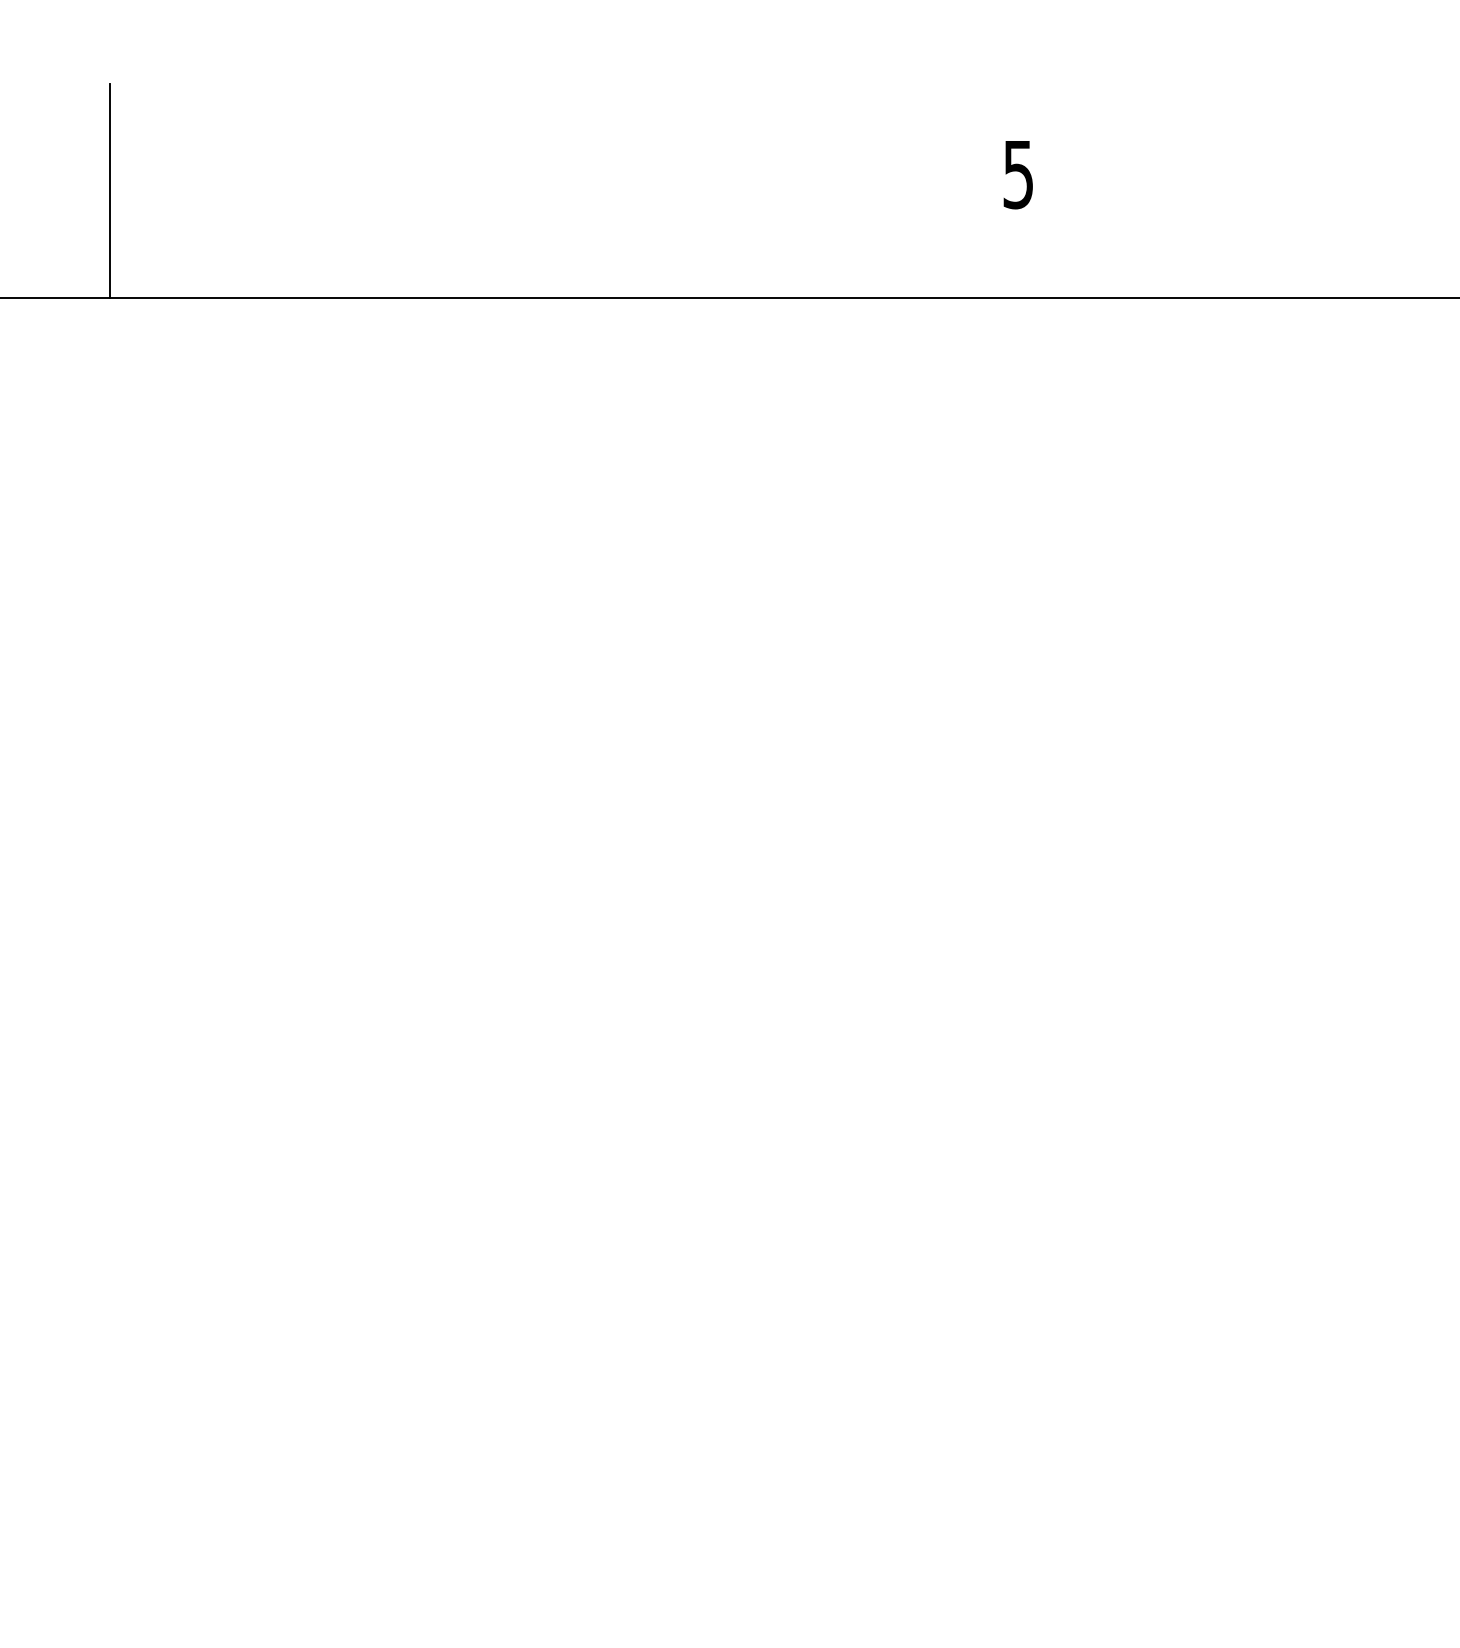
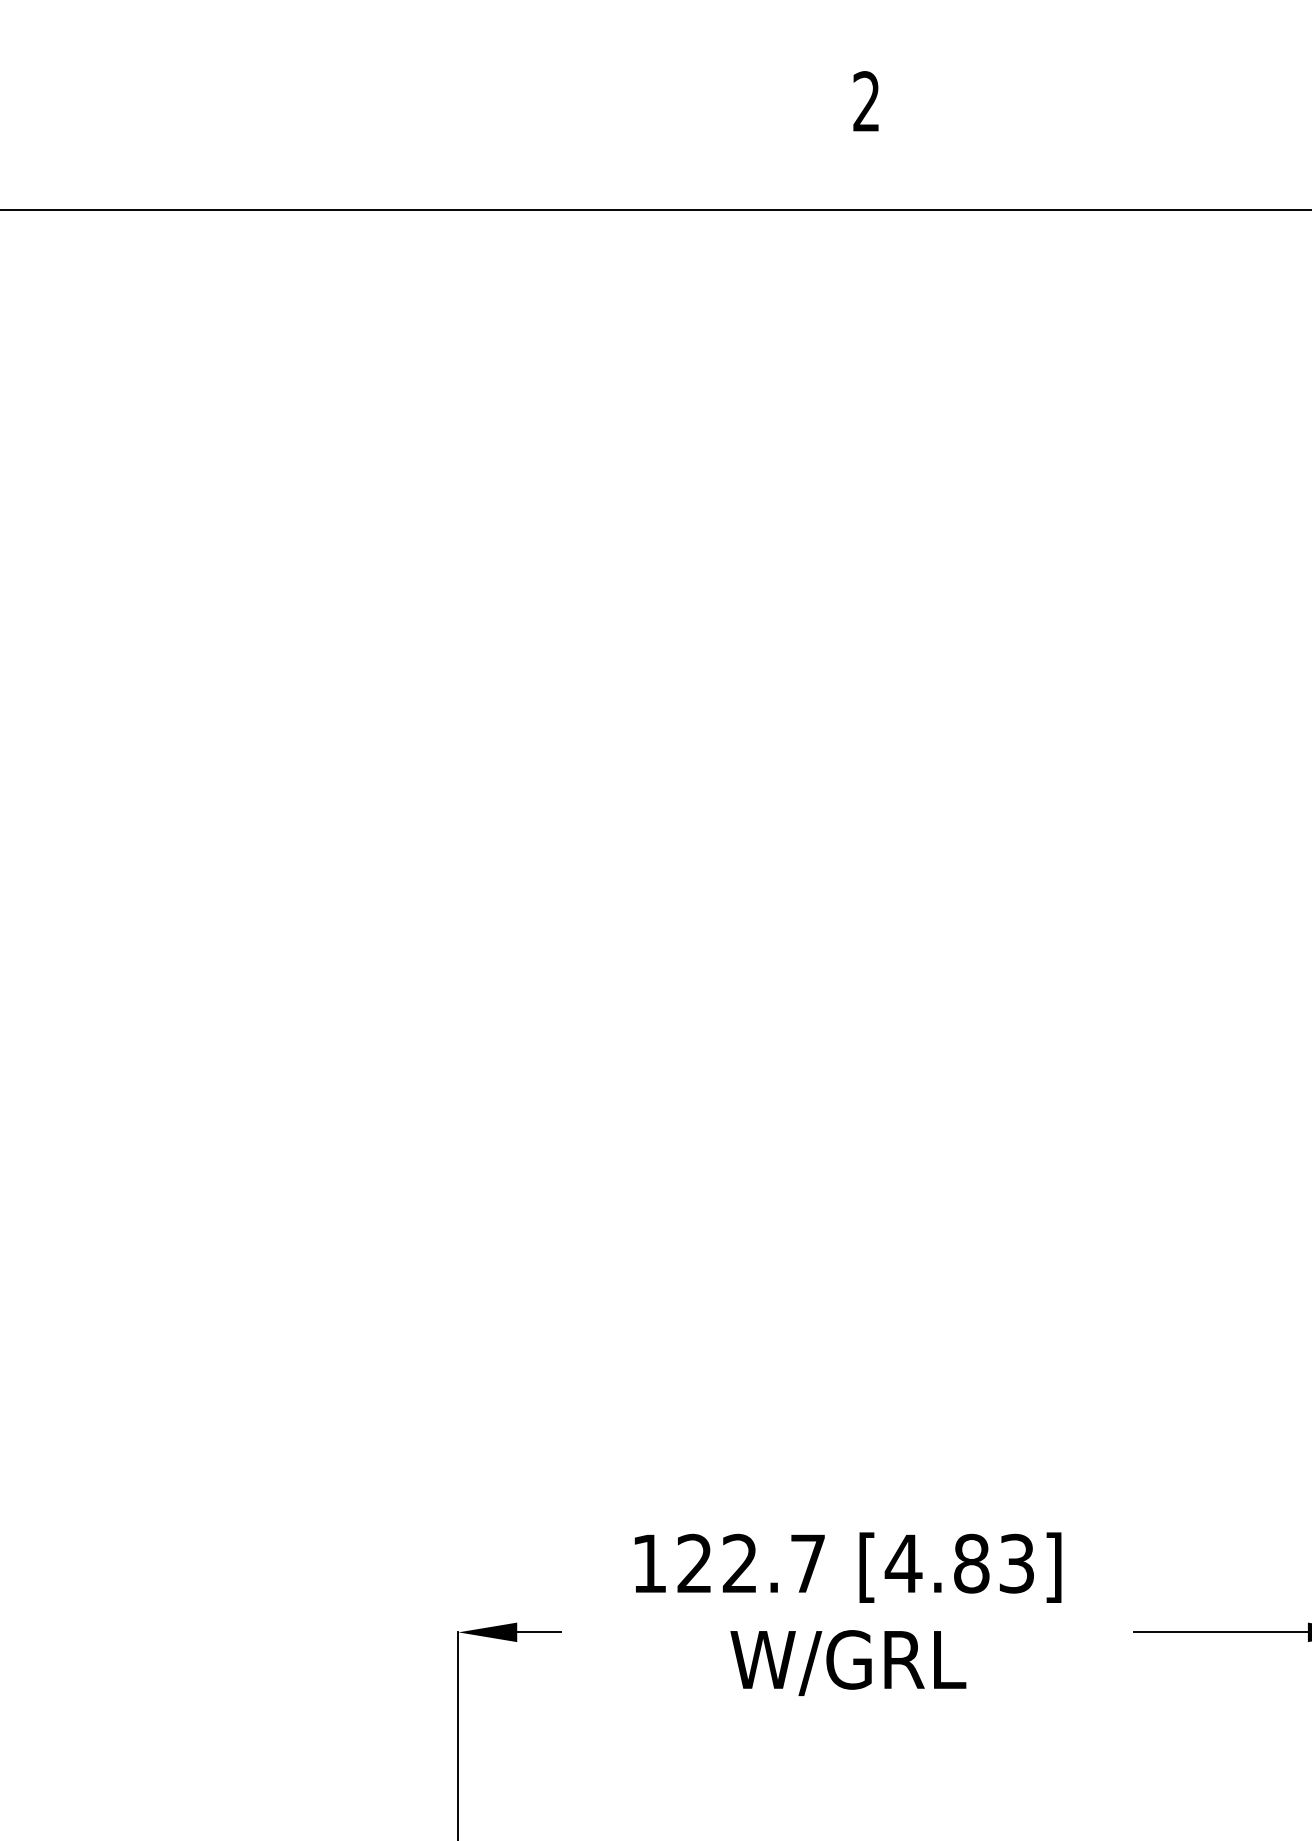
text: (1018, 174) -> (866, 101), 5 -> 2
line: (109, 191) -> (66, 116), removed

